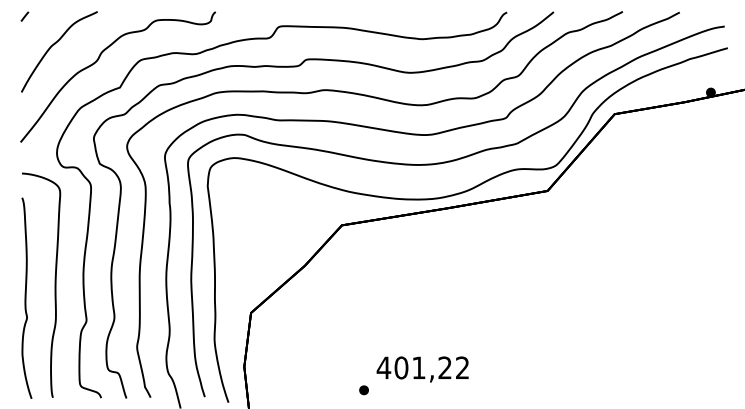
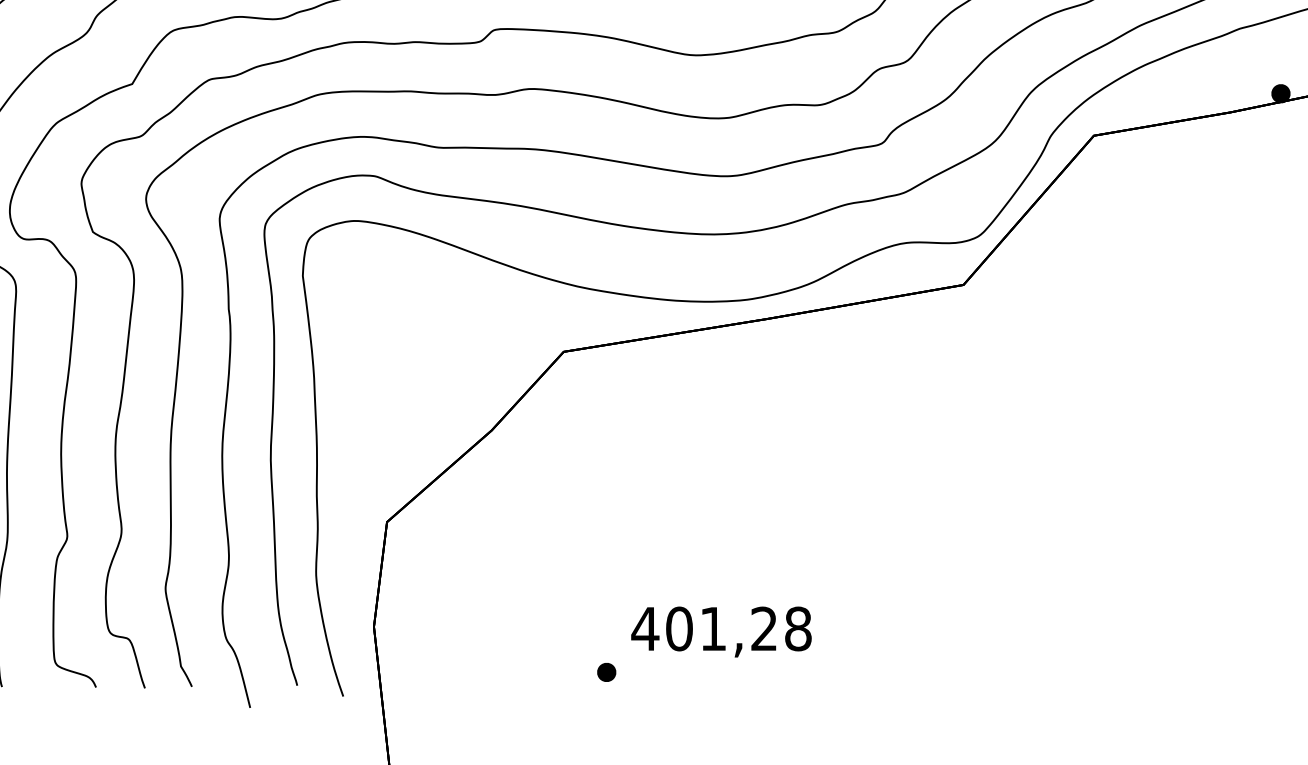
text: (462, 367) -> (798, 628), 401,22 -> 401,28

